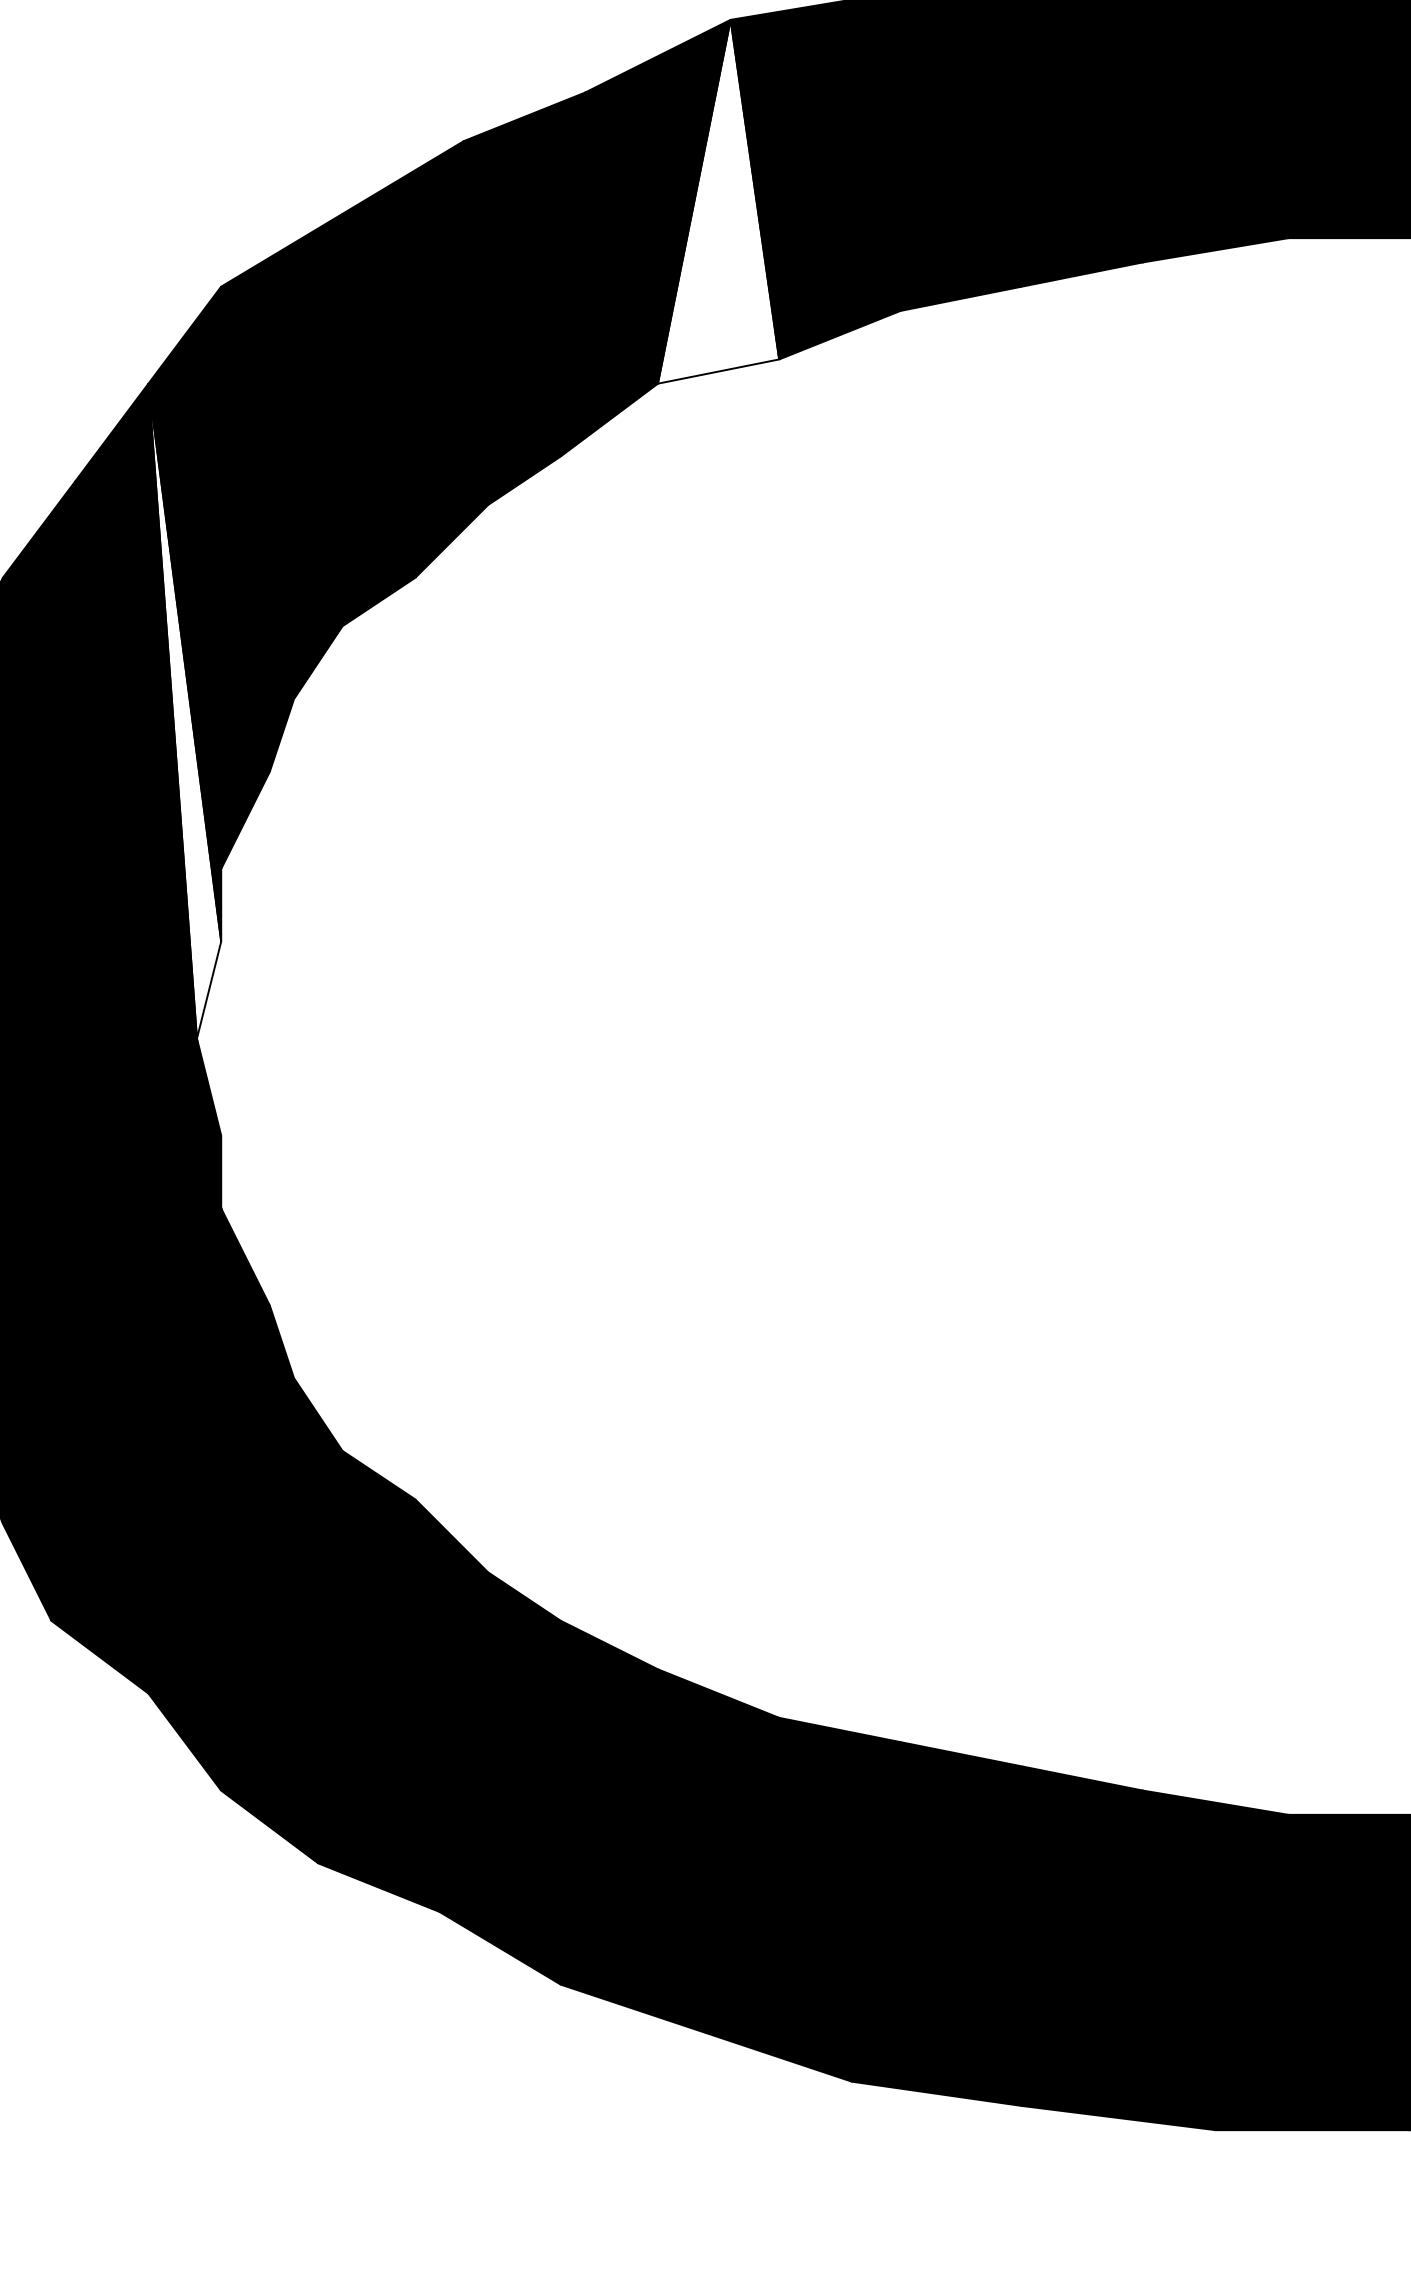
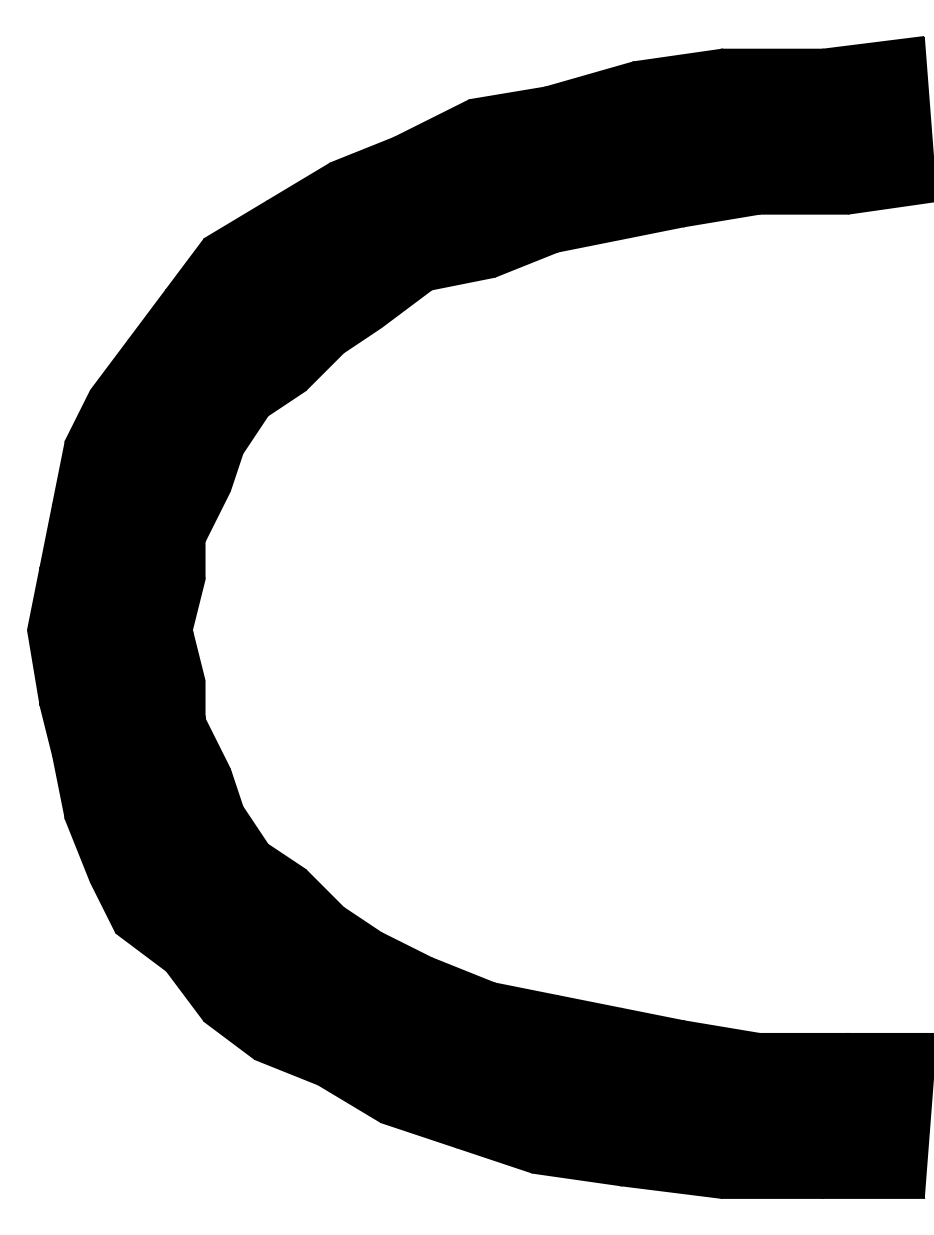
fill: (717, 201) -> (462, 194), added
fill: (184, 710) -> (185, 459), added

